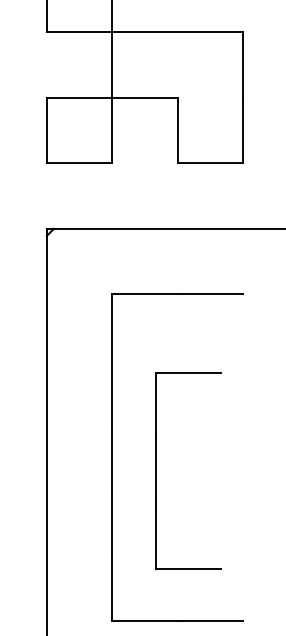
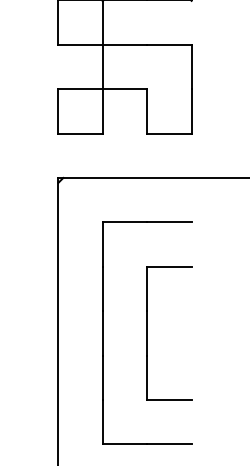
part: (156, 471) -> (147, 333), moved

